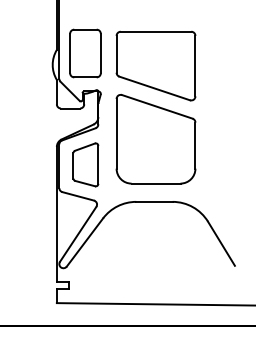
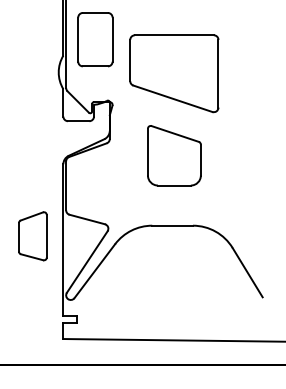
part: (85, 53) -> (95, 39), moved
part: (156, 139) -> (174, 155), size x0.6
part: (85, 165) -> (32, 236), moved

